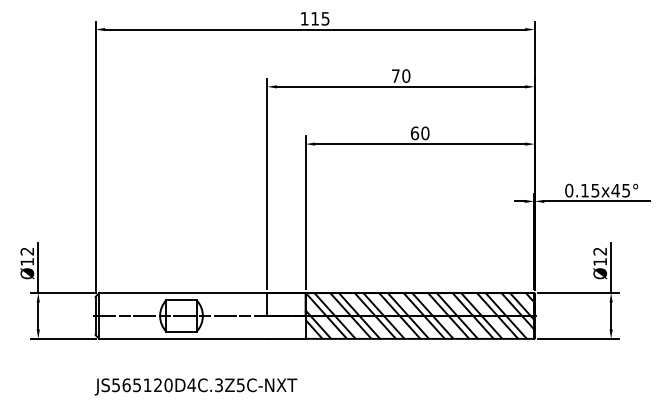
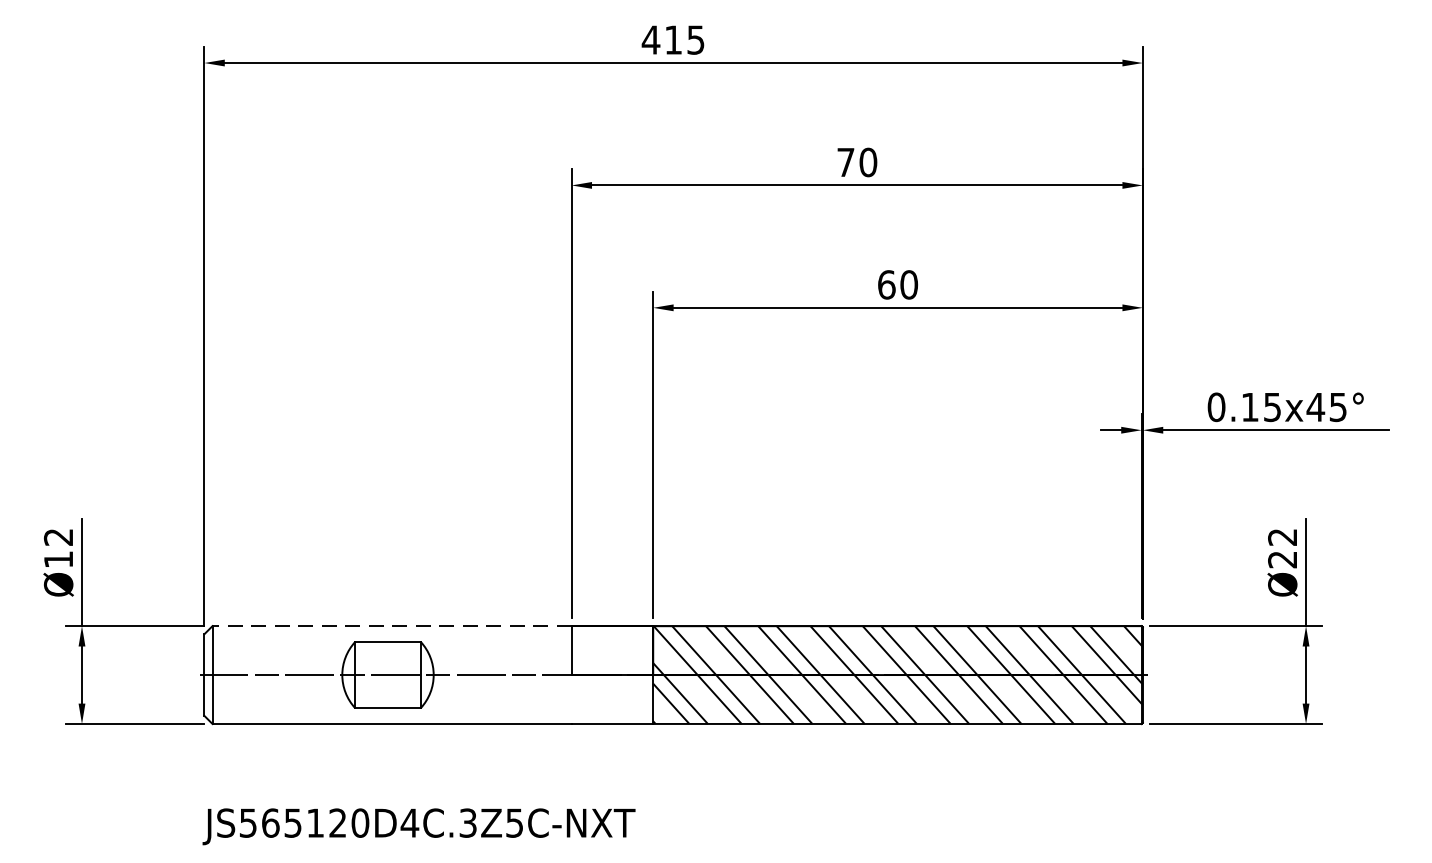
text: (304, 18) -> (650, 39), 115 -> 415
text: (599, 261) -> (1281, 558), Ø12 -> Ø22
line: (182, 293) -> (390, 627), solid -> dashed

